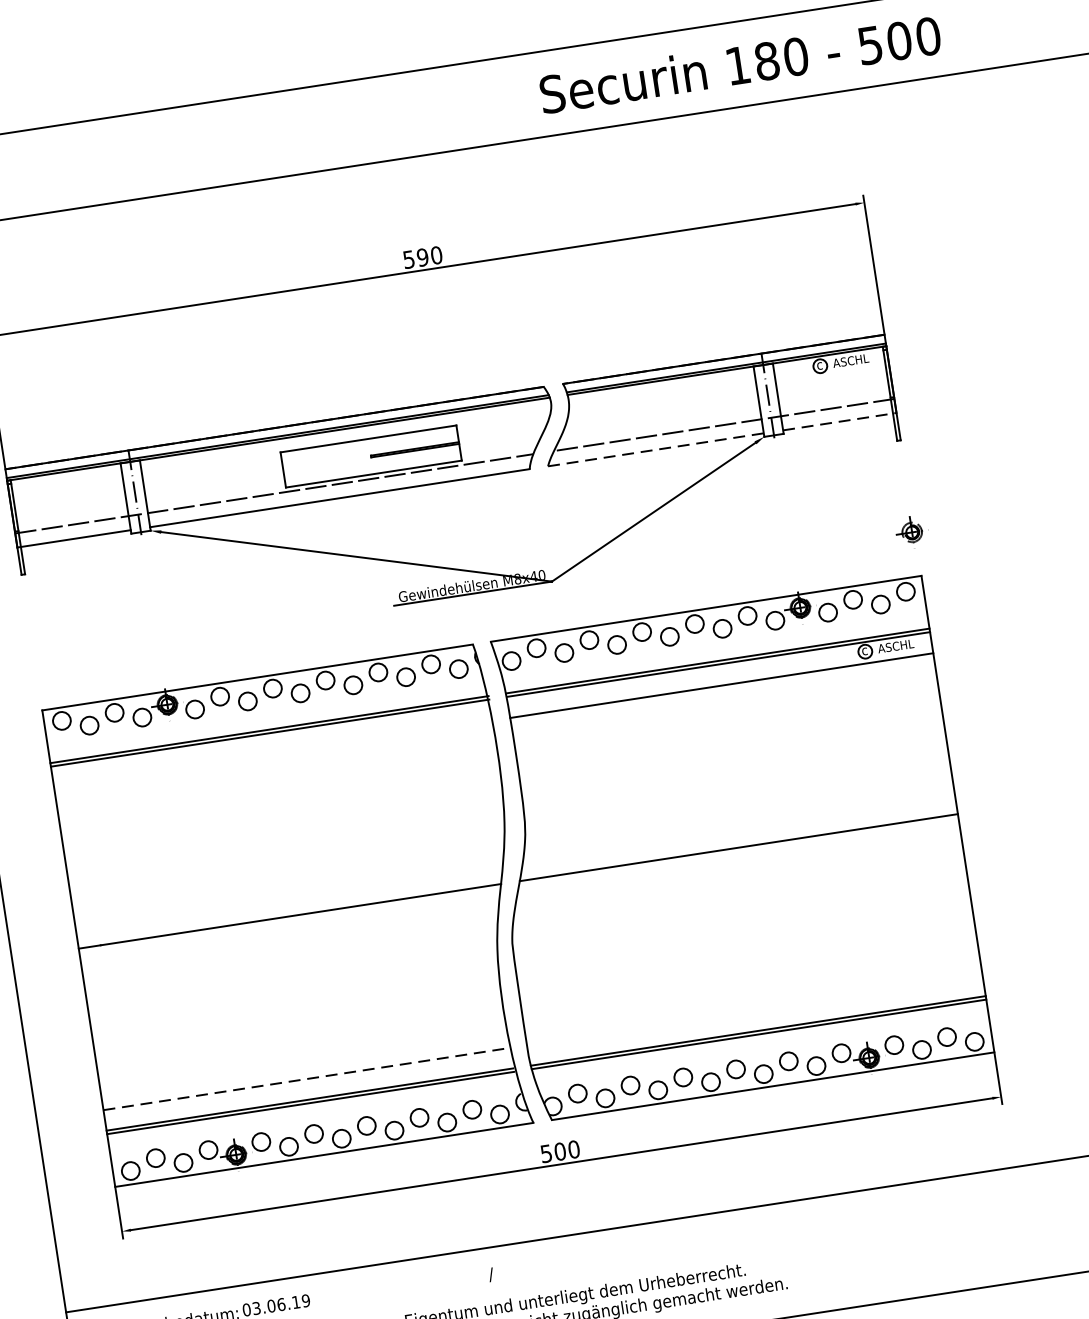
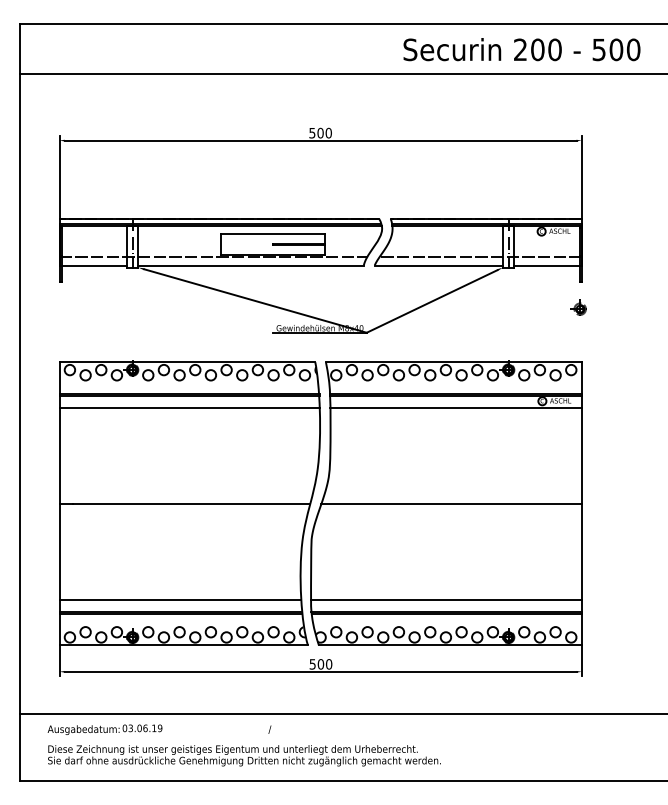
text: (752, 62) -> (529, 49), 180 -> 200
text: (422, 258) -> (320, 133), 590 -> 500
line: (840, 421) -> (548, 265), dashed -> solid
line: (657, 449) -> (439, 265), dashed -> solid
part: (908, 529) -> (578, 307), moved
line: (273, 754) -> (189, 408), added
line: (754, 1010) -> (446, 599), added
line: (307, 1078) -> (180, 599), dashed -> solid

